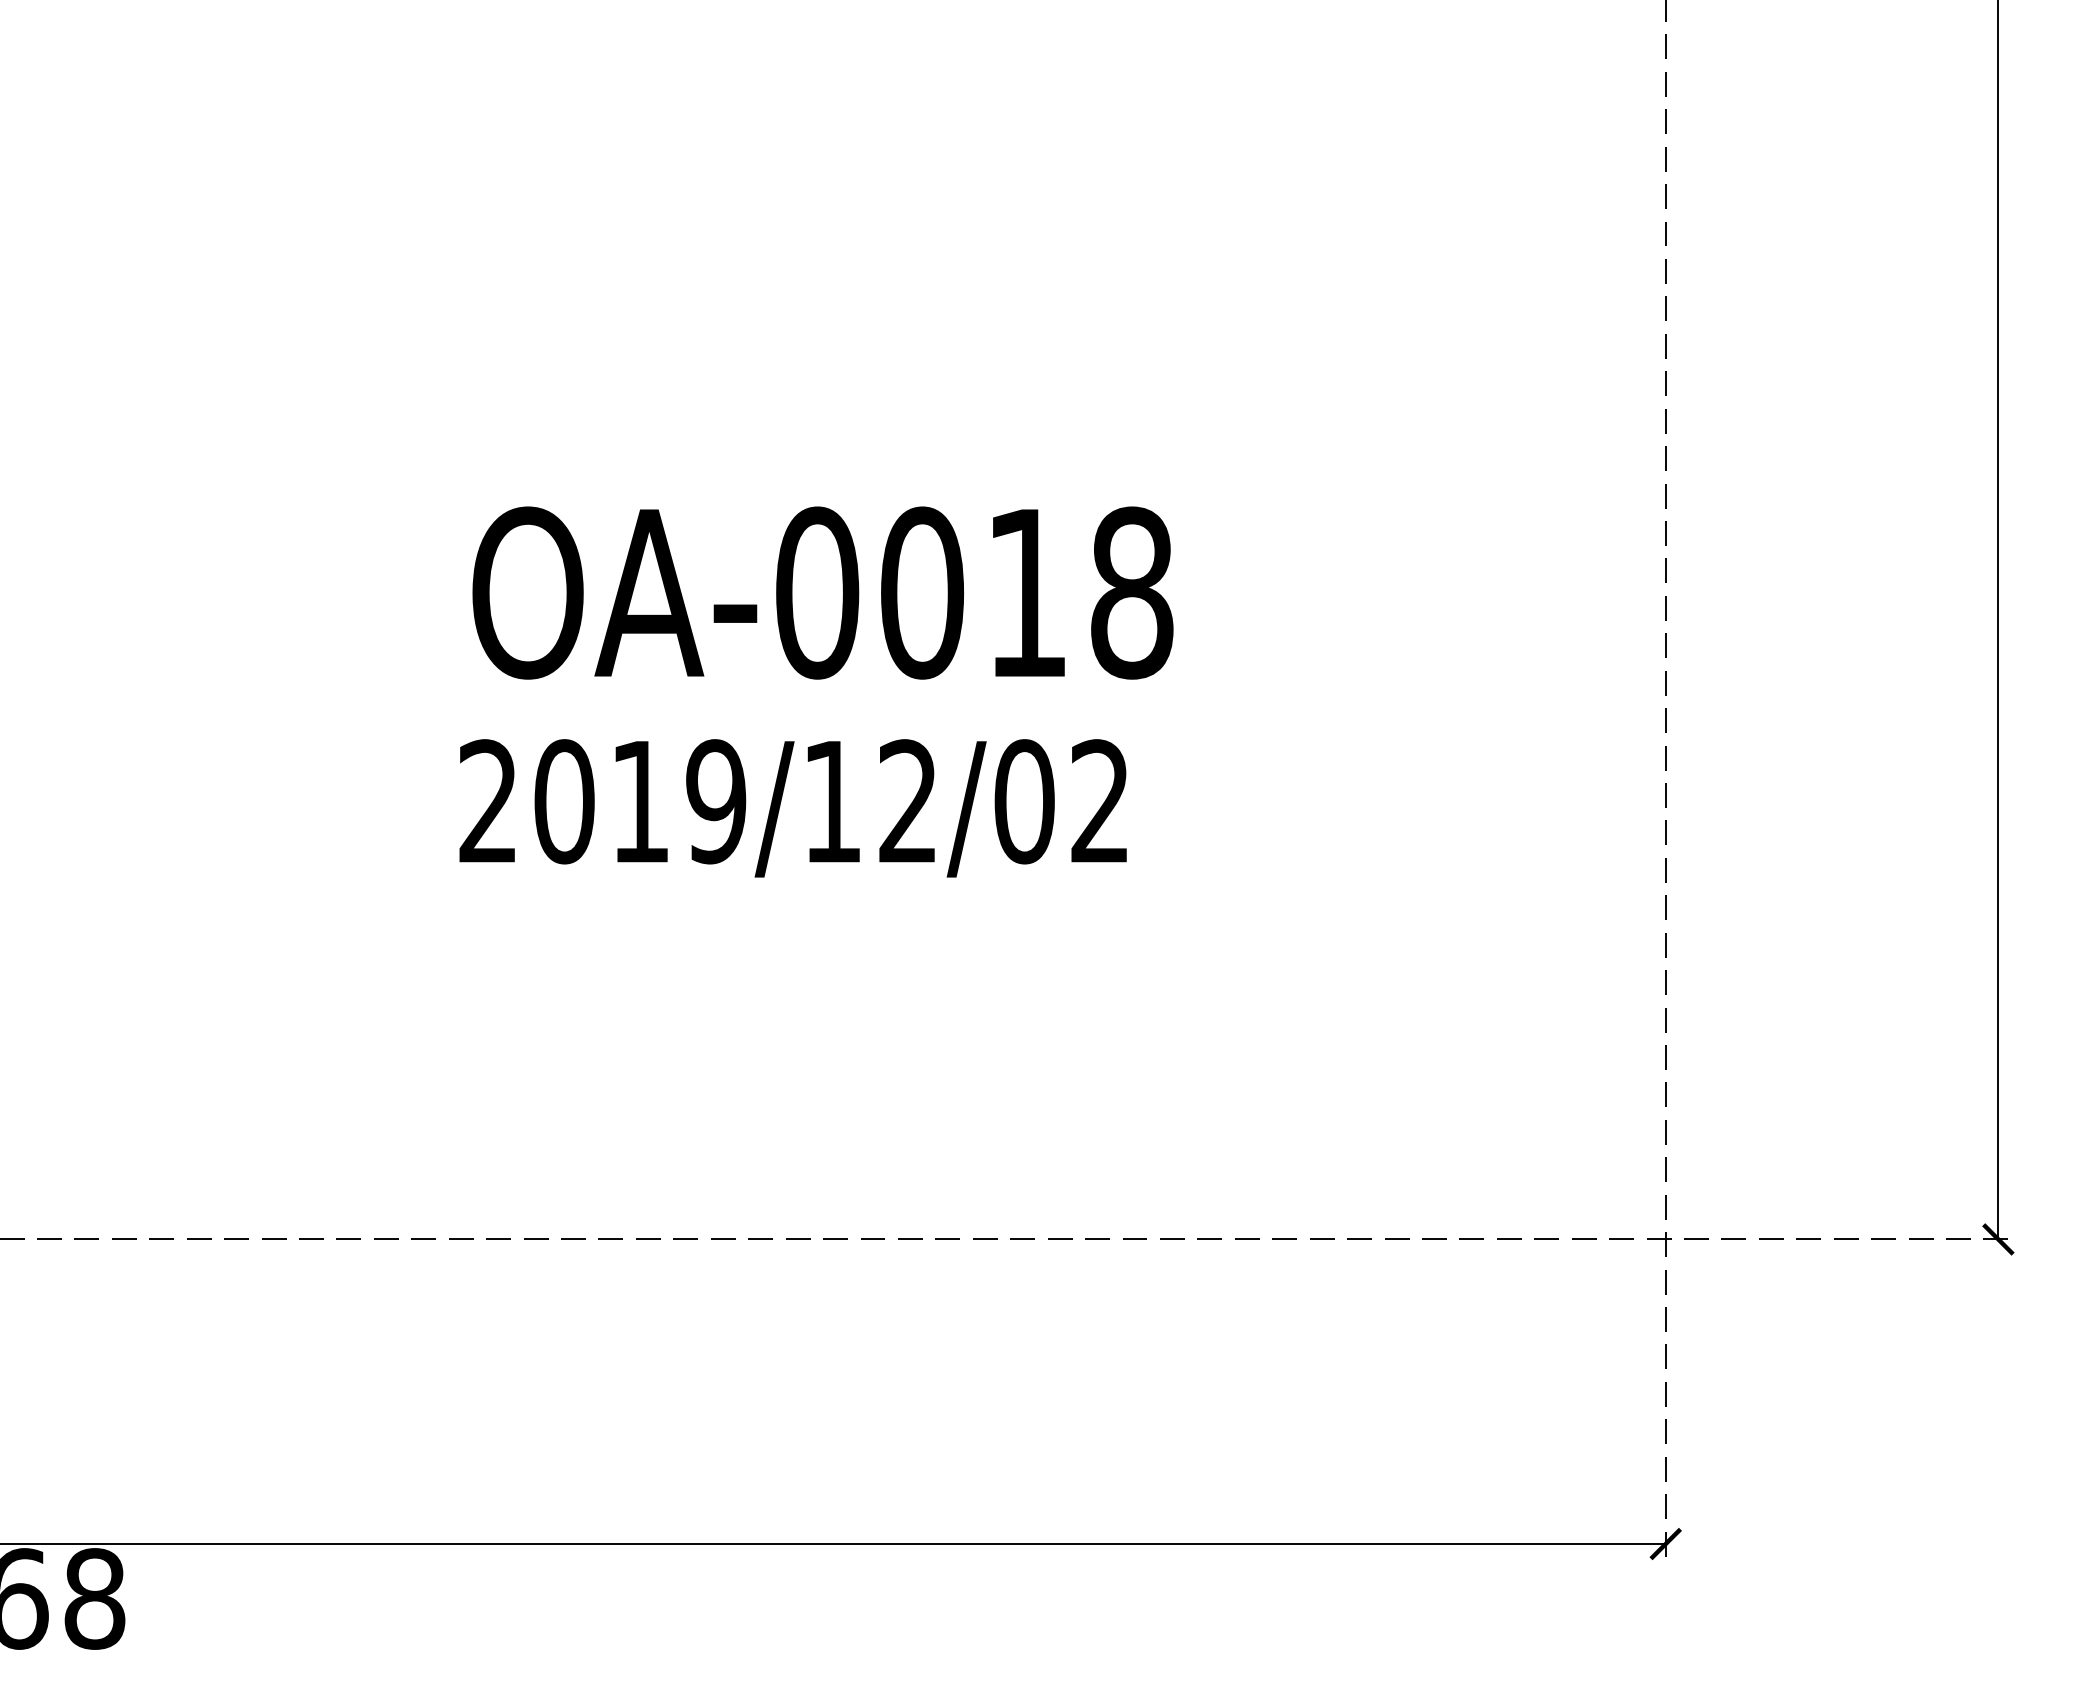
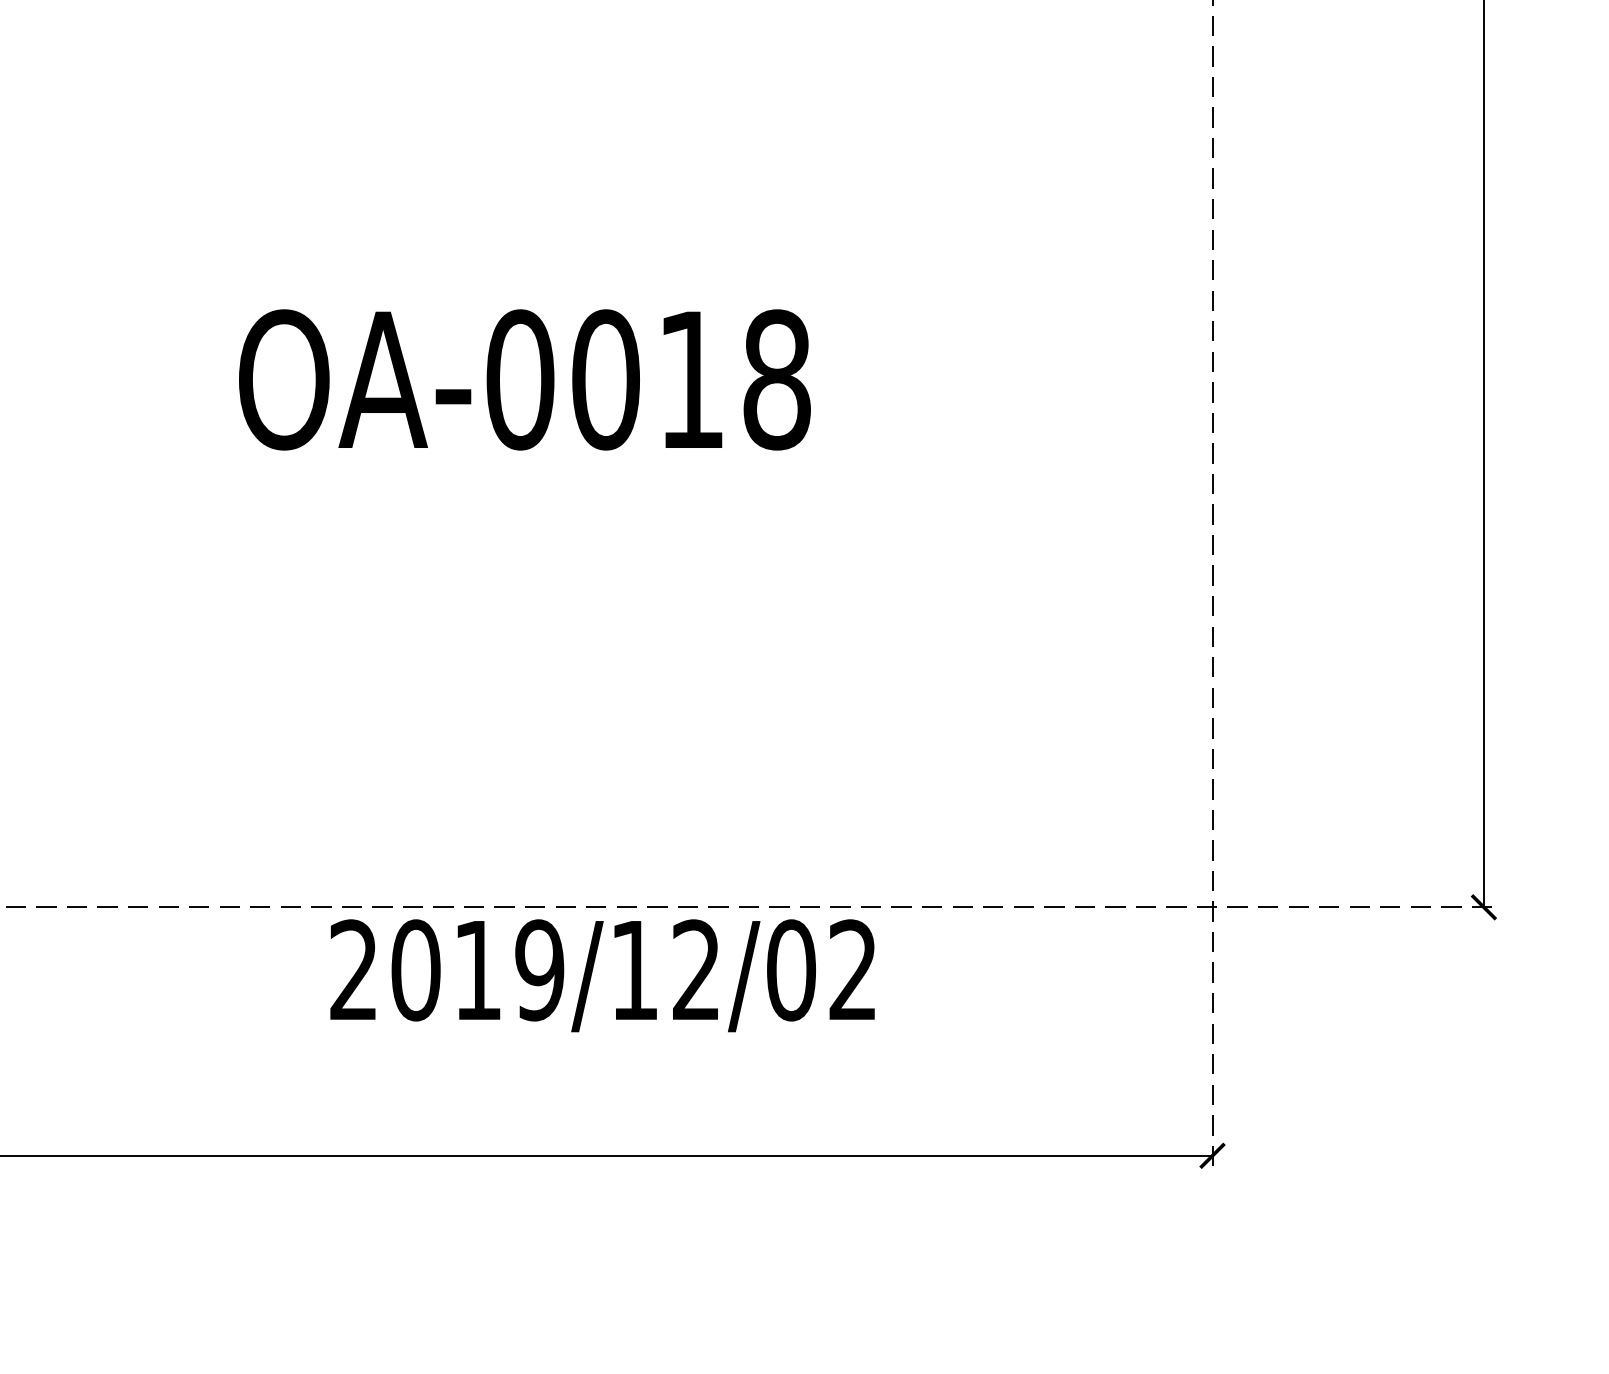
text: (792, 808) -> (602, 975), moved

